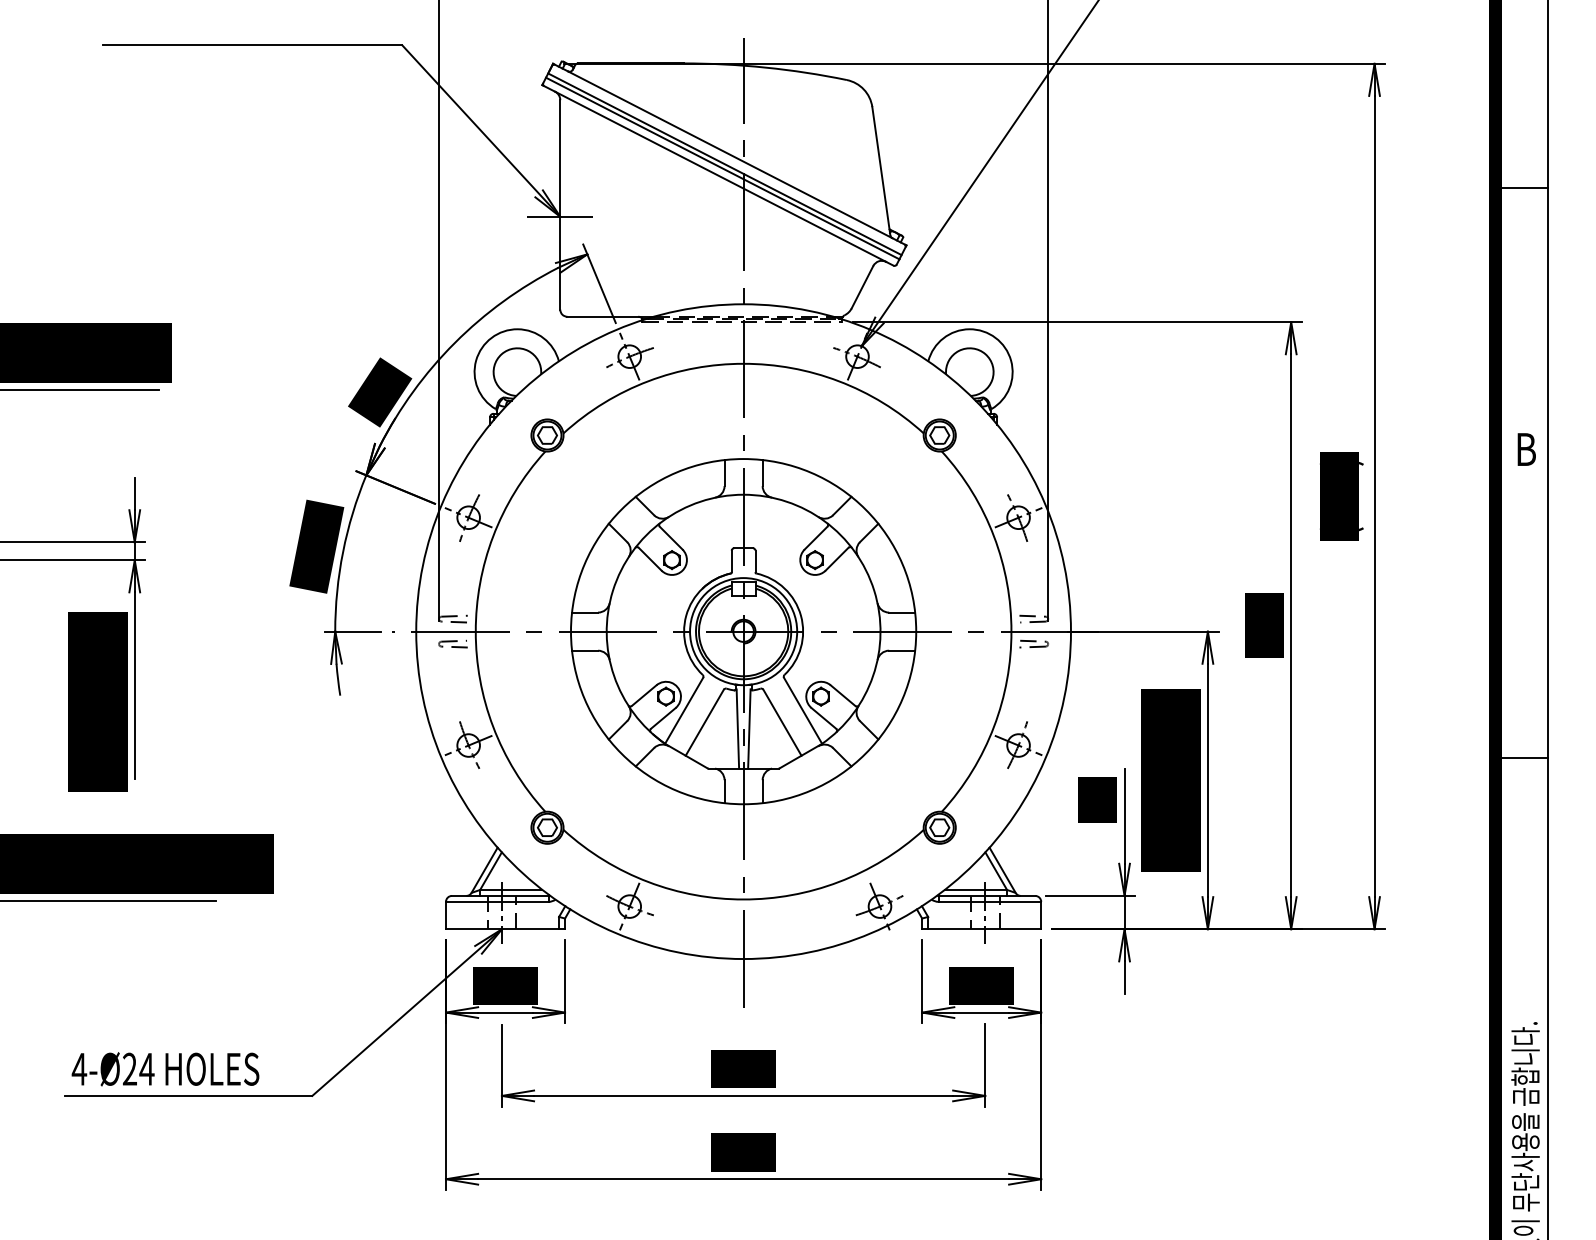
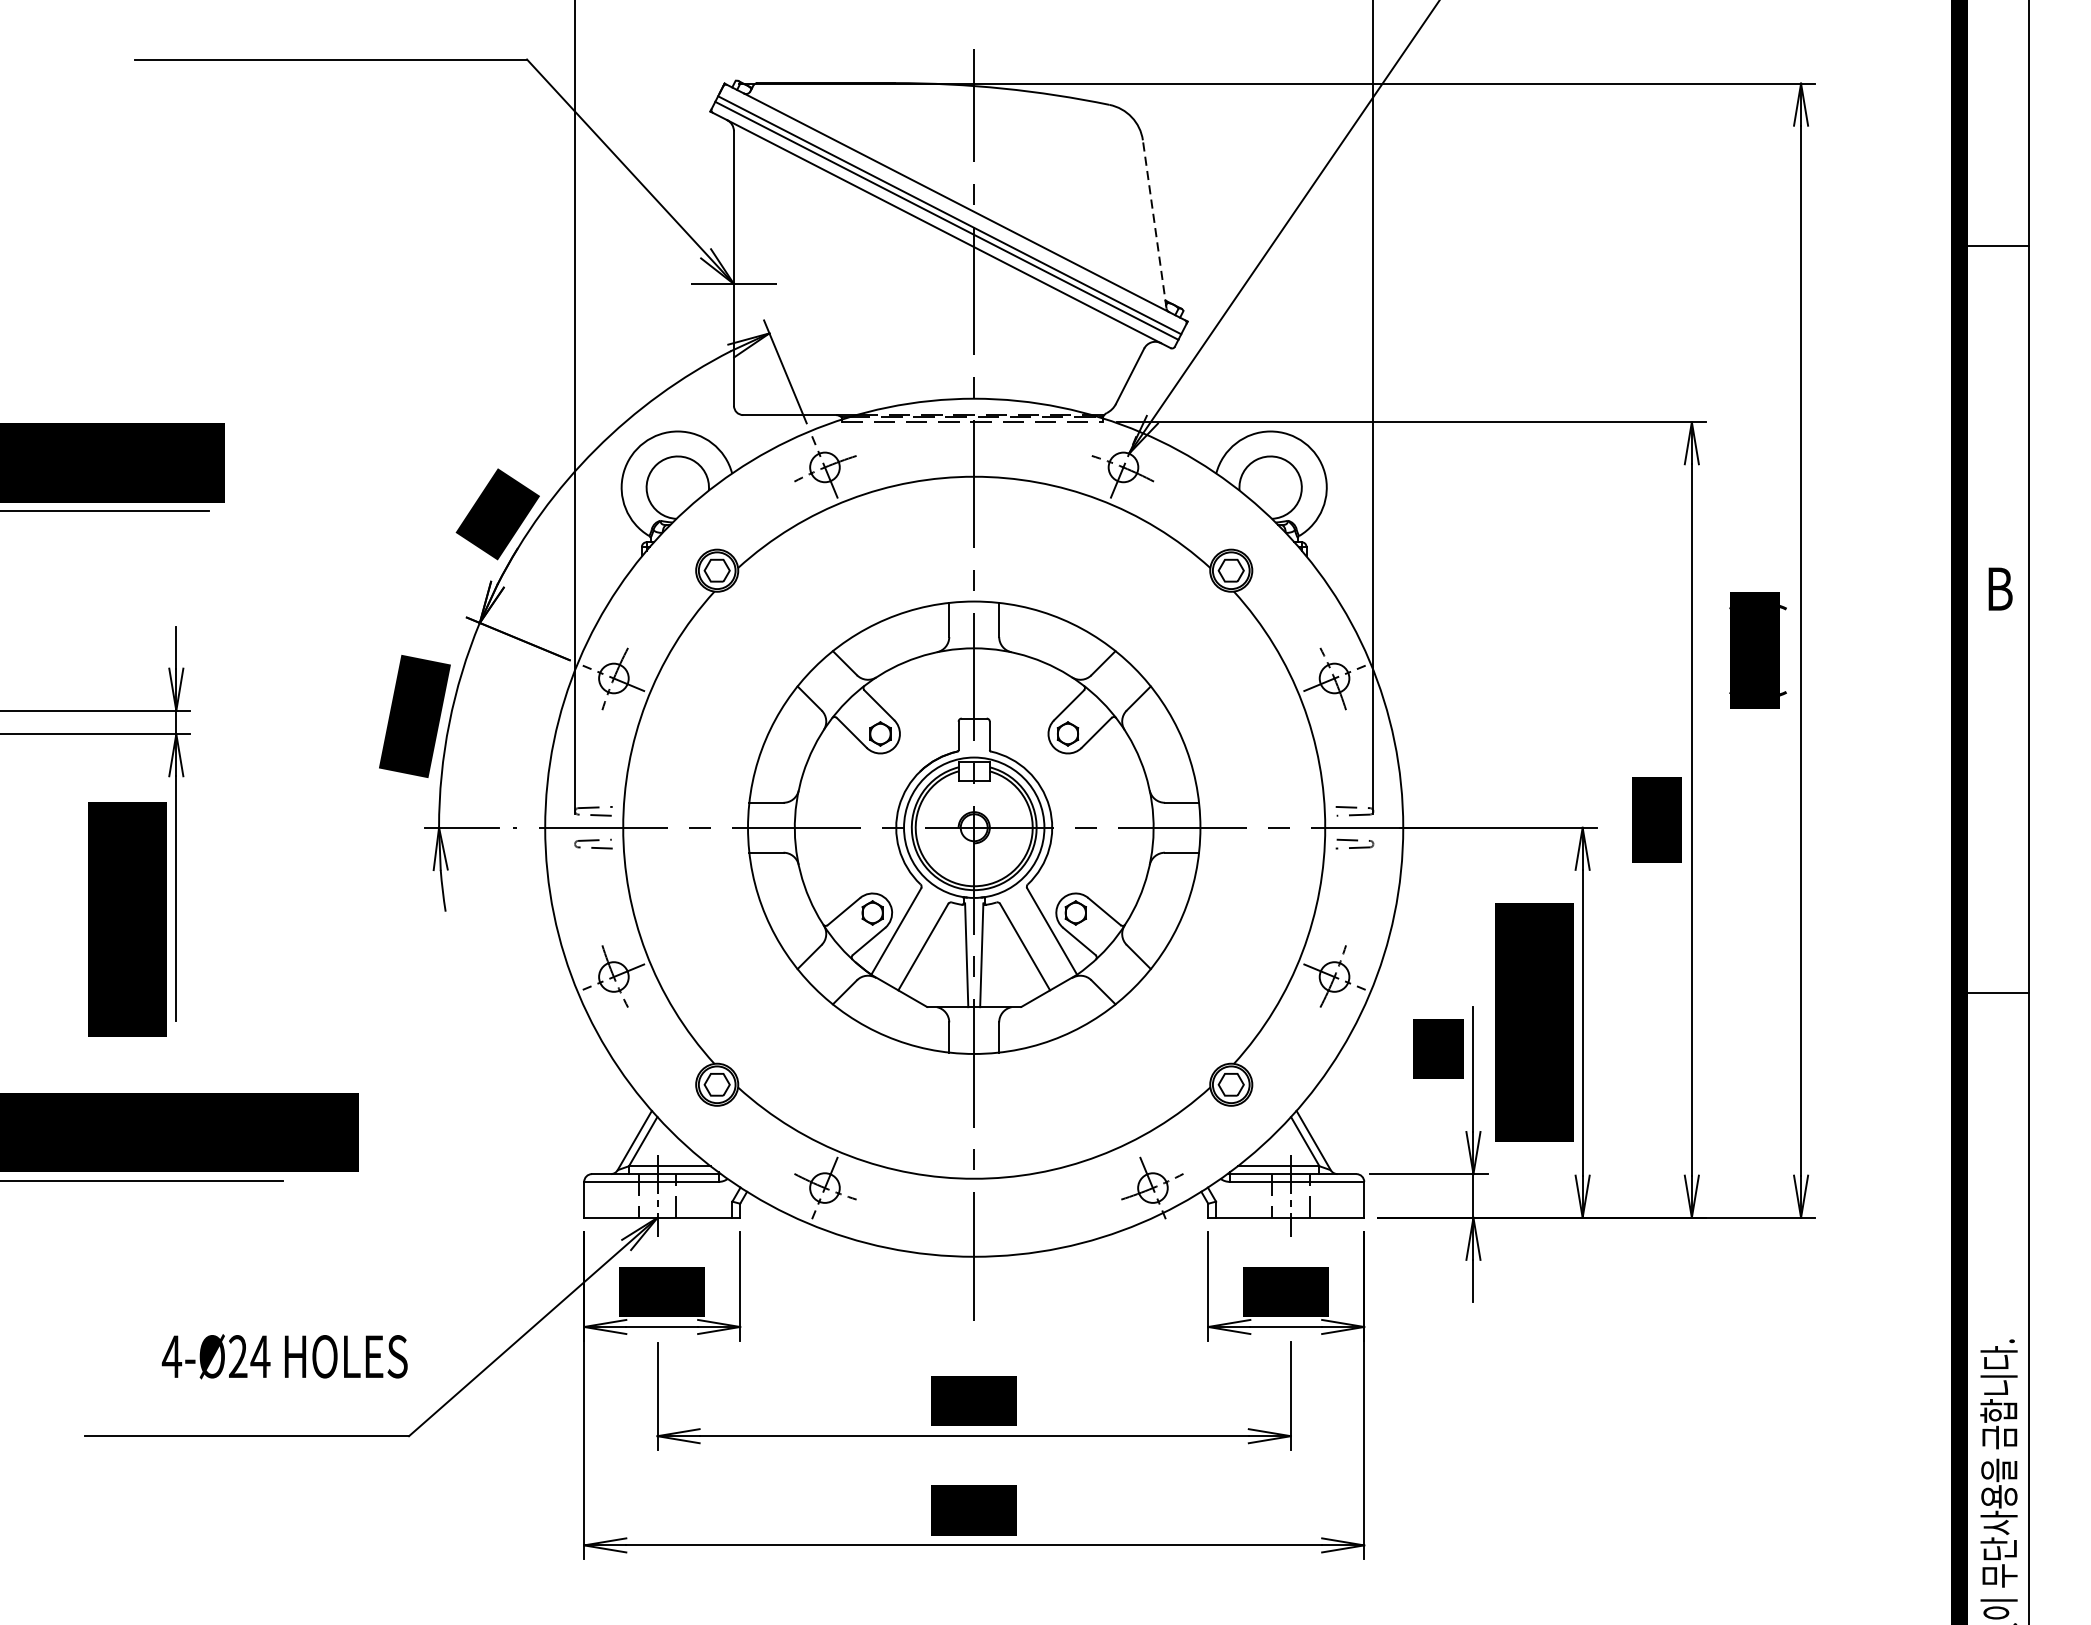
line: (881, 171) -> (1154, 224), solid -> dashed
text: (165, 1069) -> (284, 1357), moved

